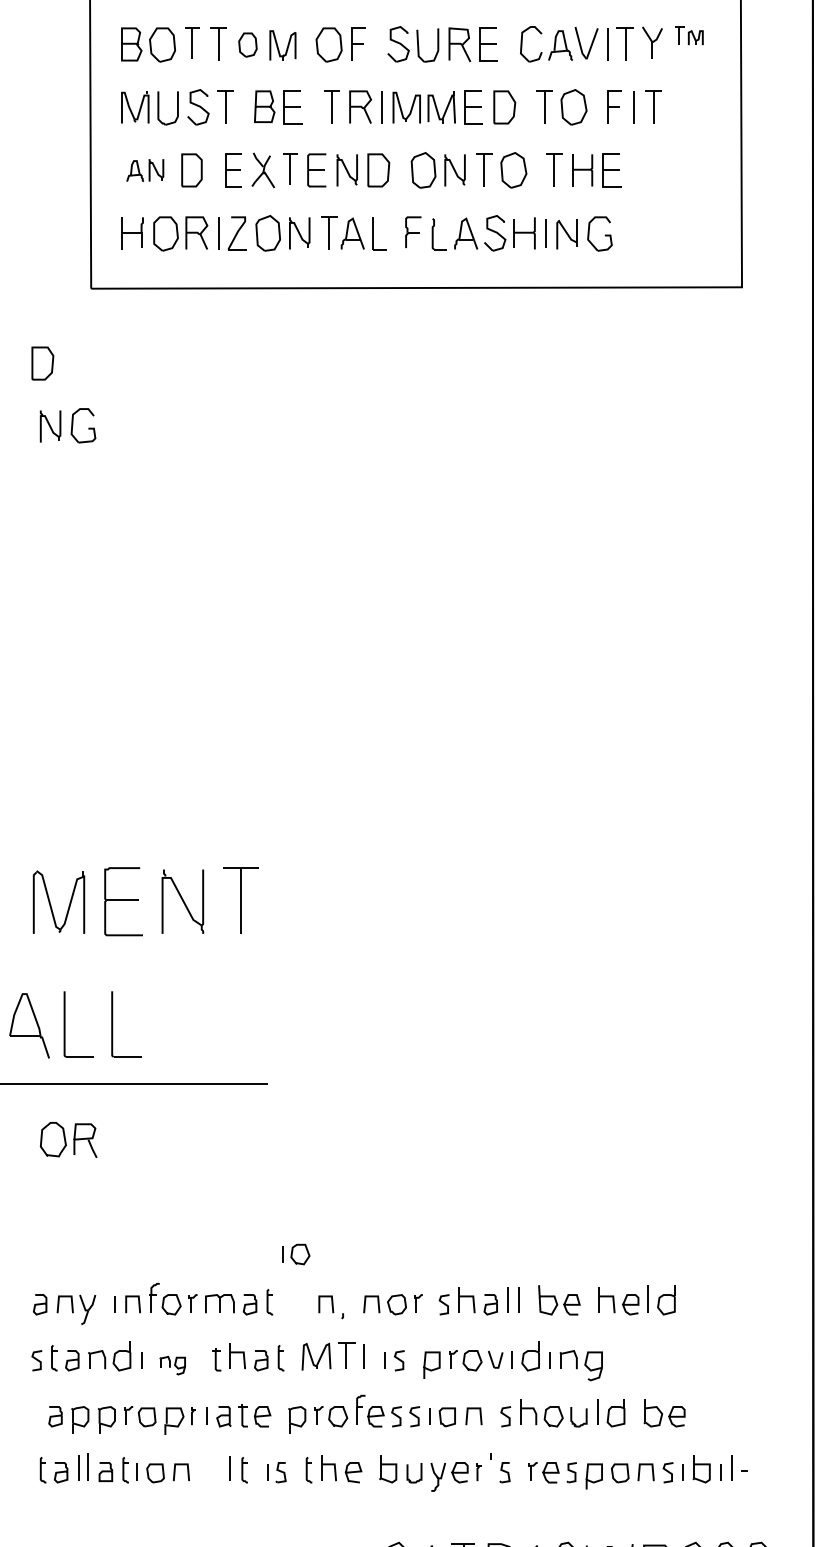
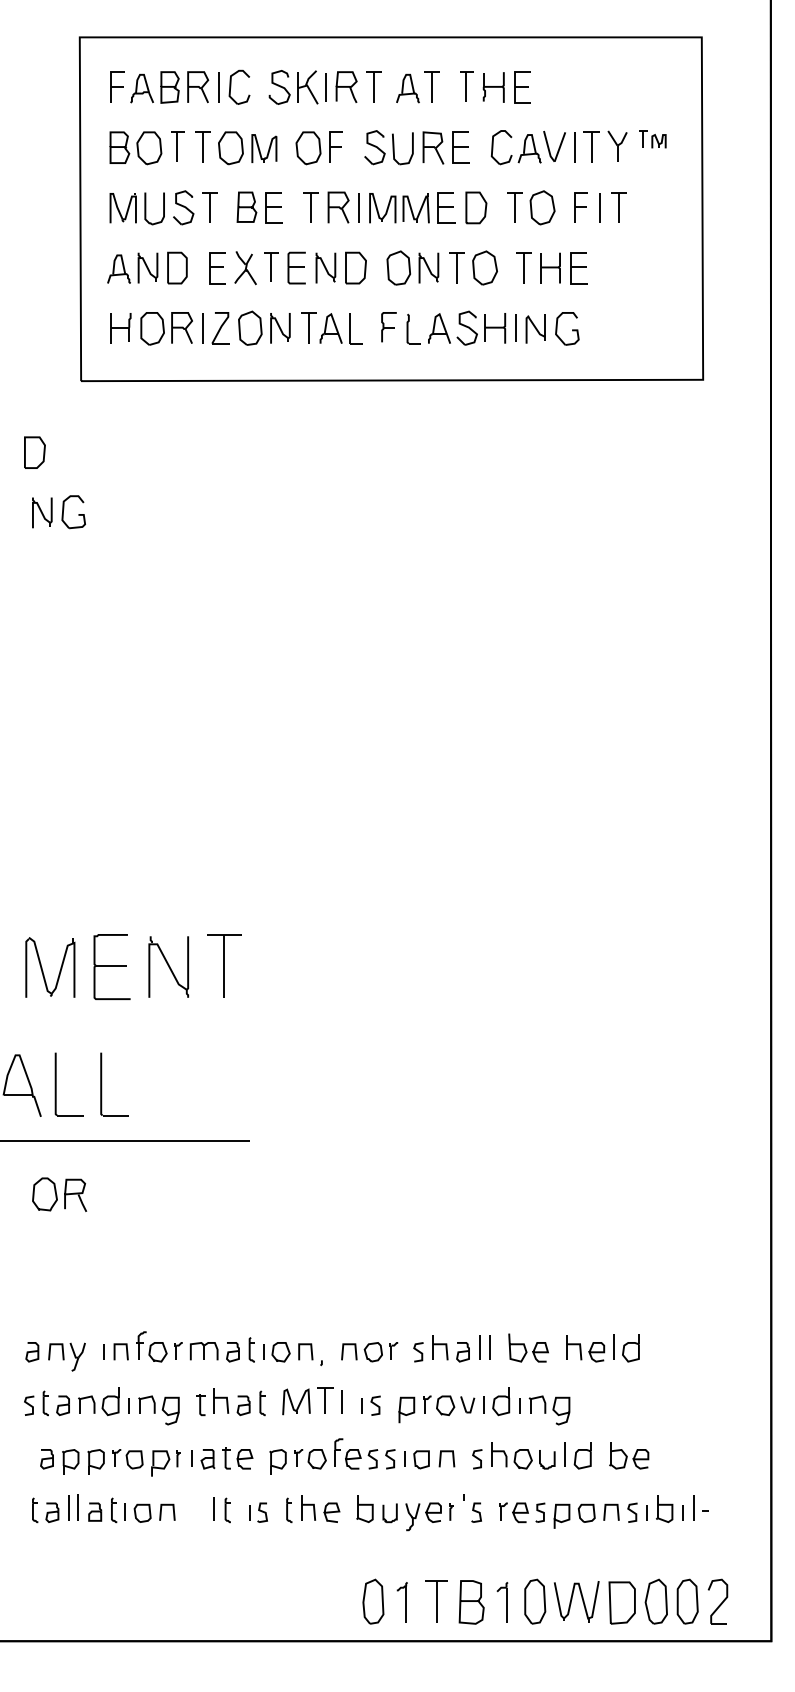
part: (247, 45) -> (230, 148), size x1.43
part: (144, 169) -> (132, 267), size x1.43
part: (295, 1254) -> (276, 1352), moved
part: (172, 1365) -> (158, 1410), size x1.67

